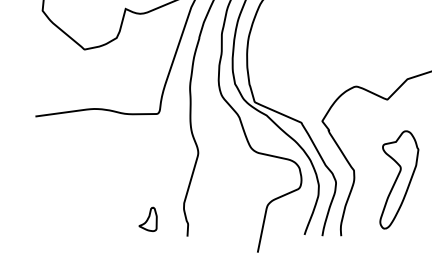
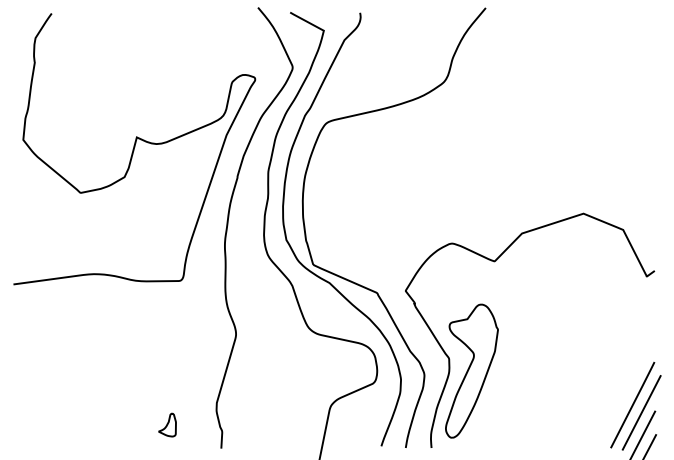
part: (399, 179) -> (471, 370), moved
part: (148, 218) -> (167, 424), size x0.71

